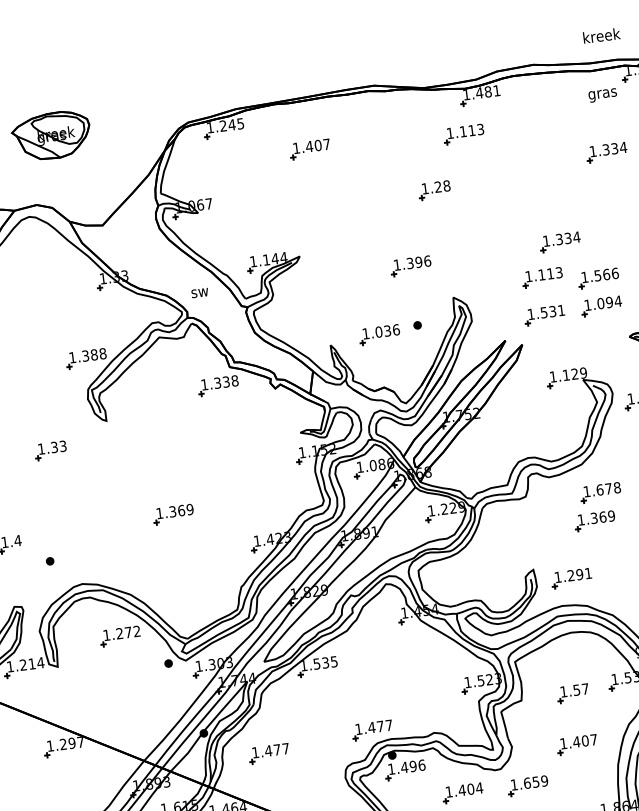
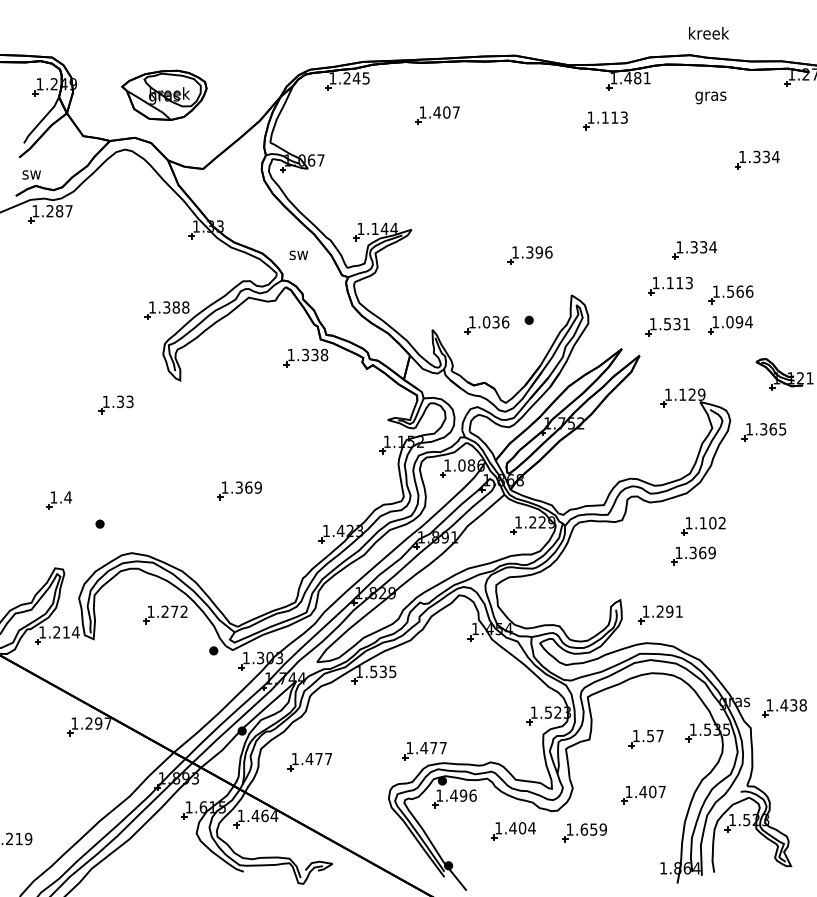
text: (601, 36) -> (708, 33), moved
text: (602, 95) -> (710, 97), moved
part: (51, 135) -> (164, 94), moved
part: (433, 189) -> (565, 176), removed
text: (608, 489) -> (712, 523), 1.678 -> 1.102

